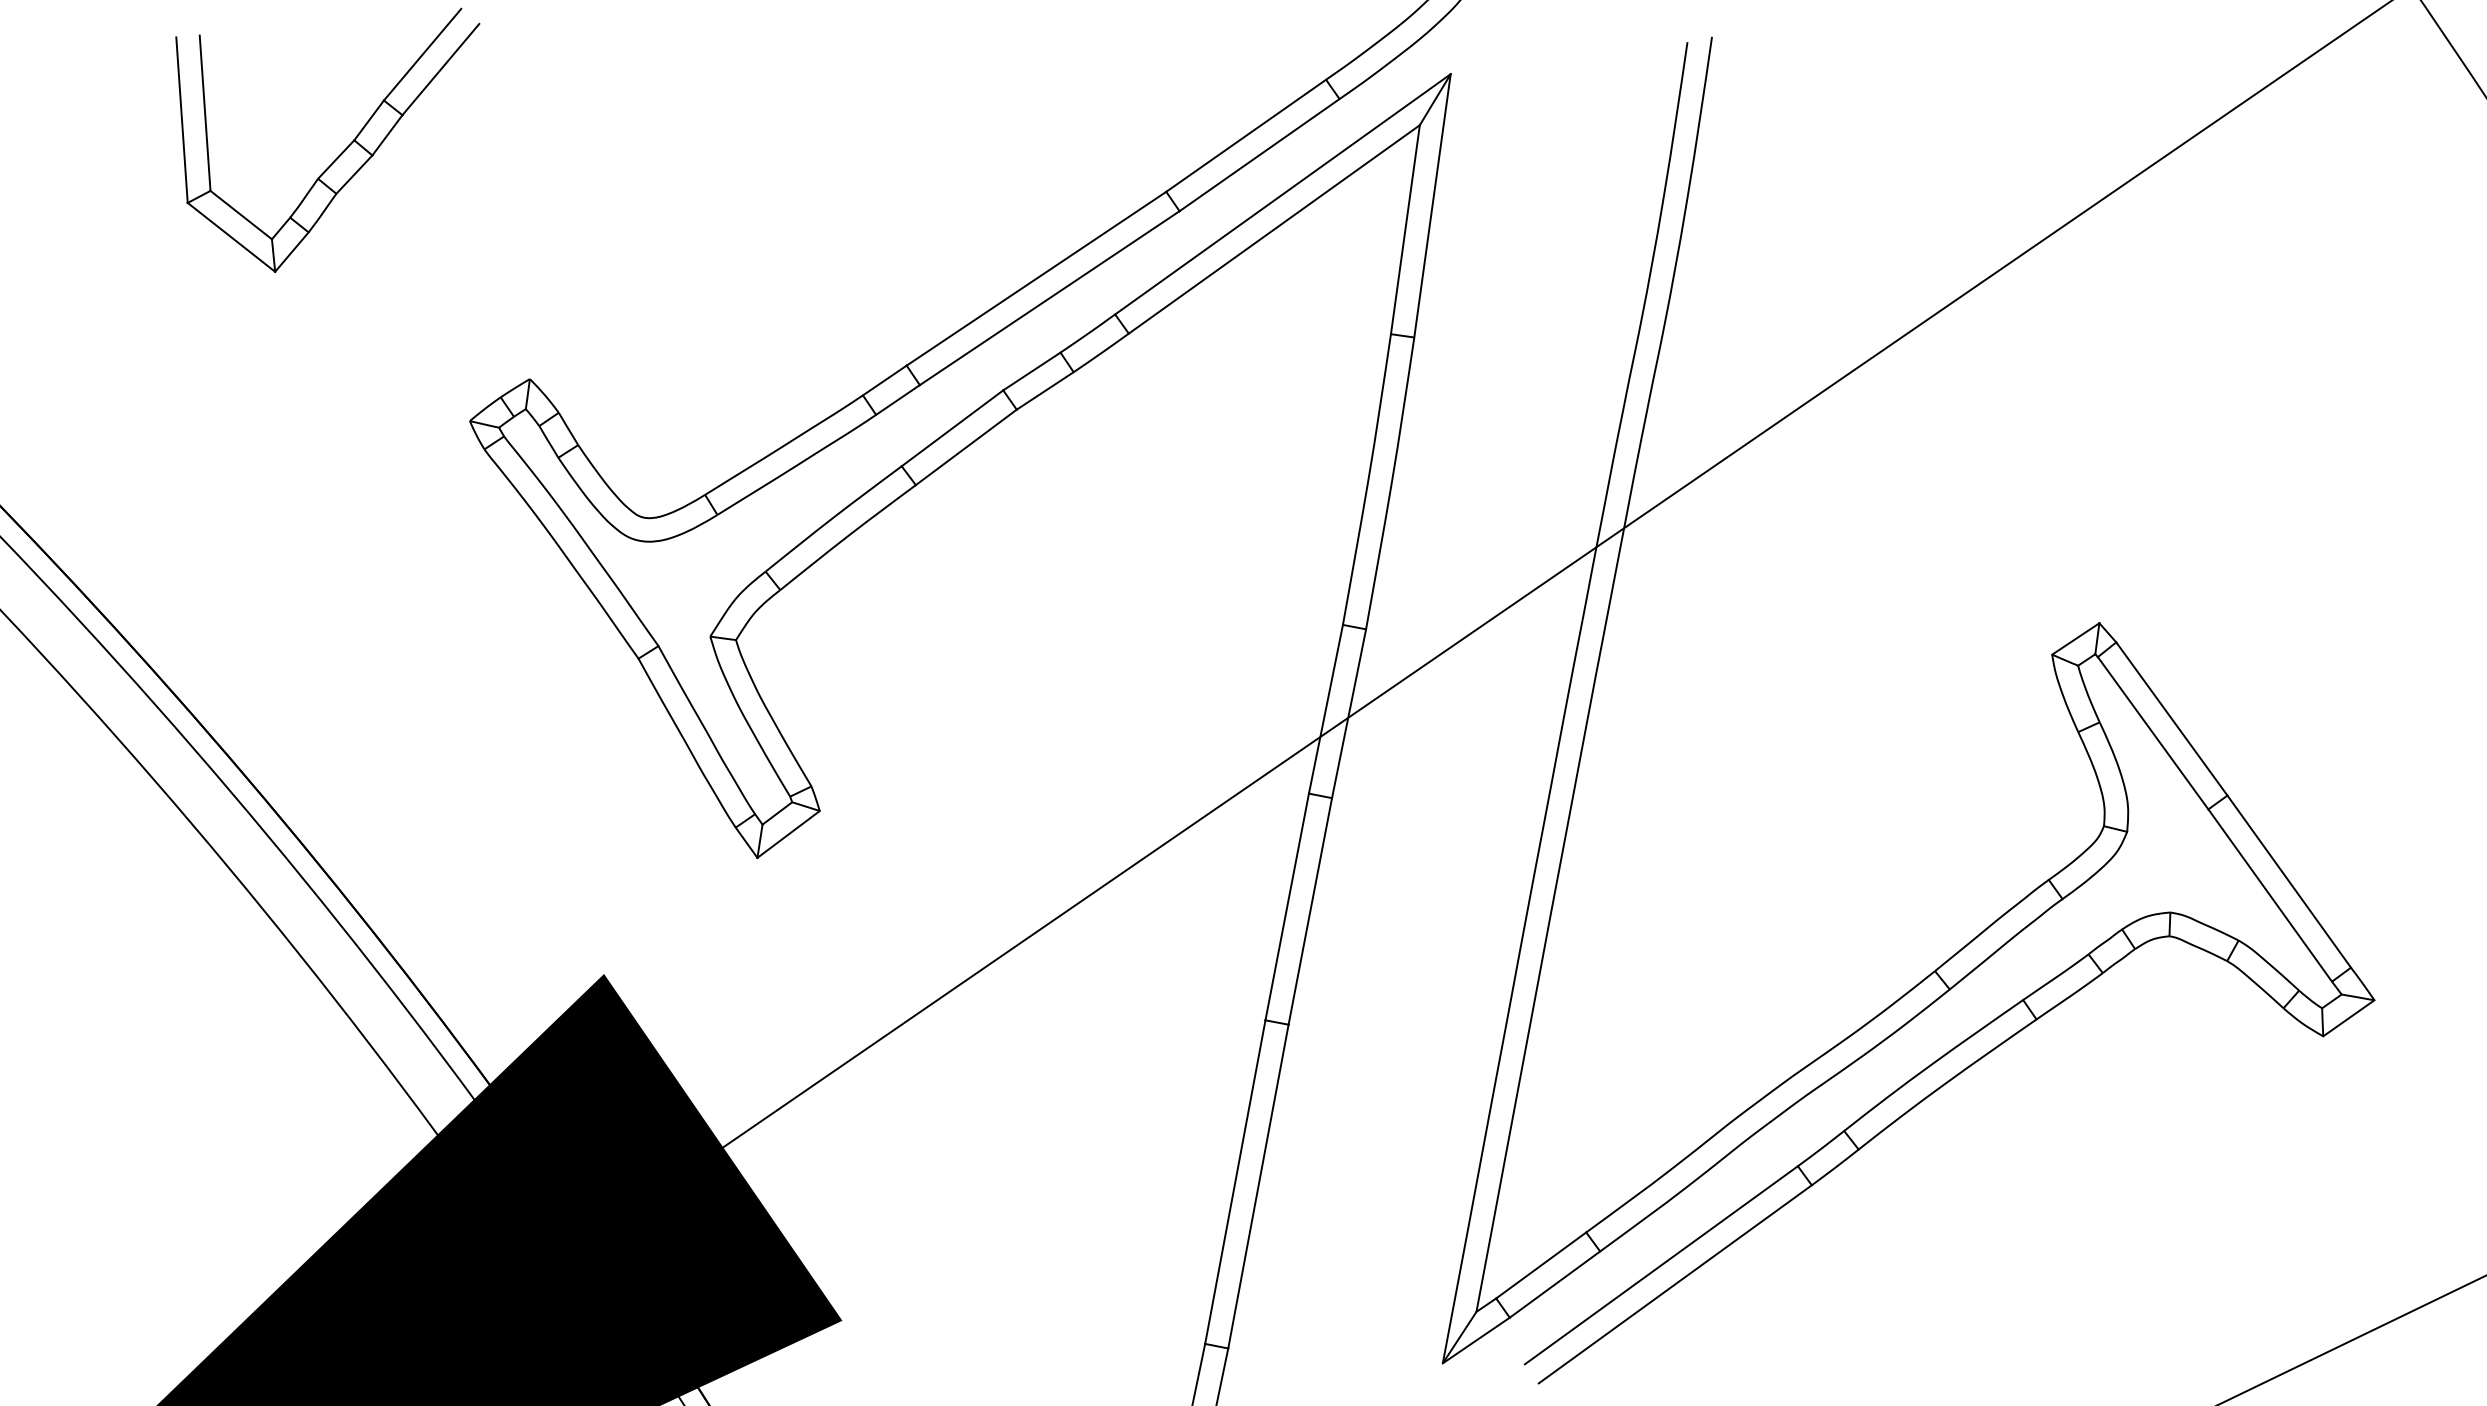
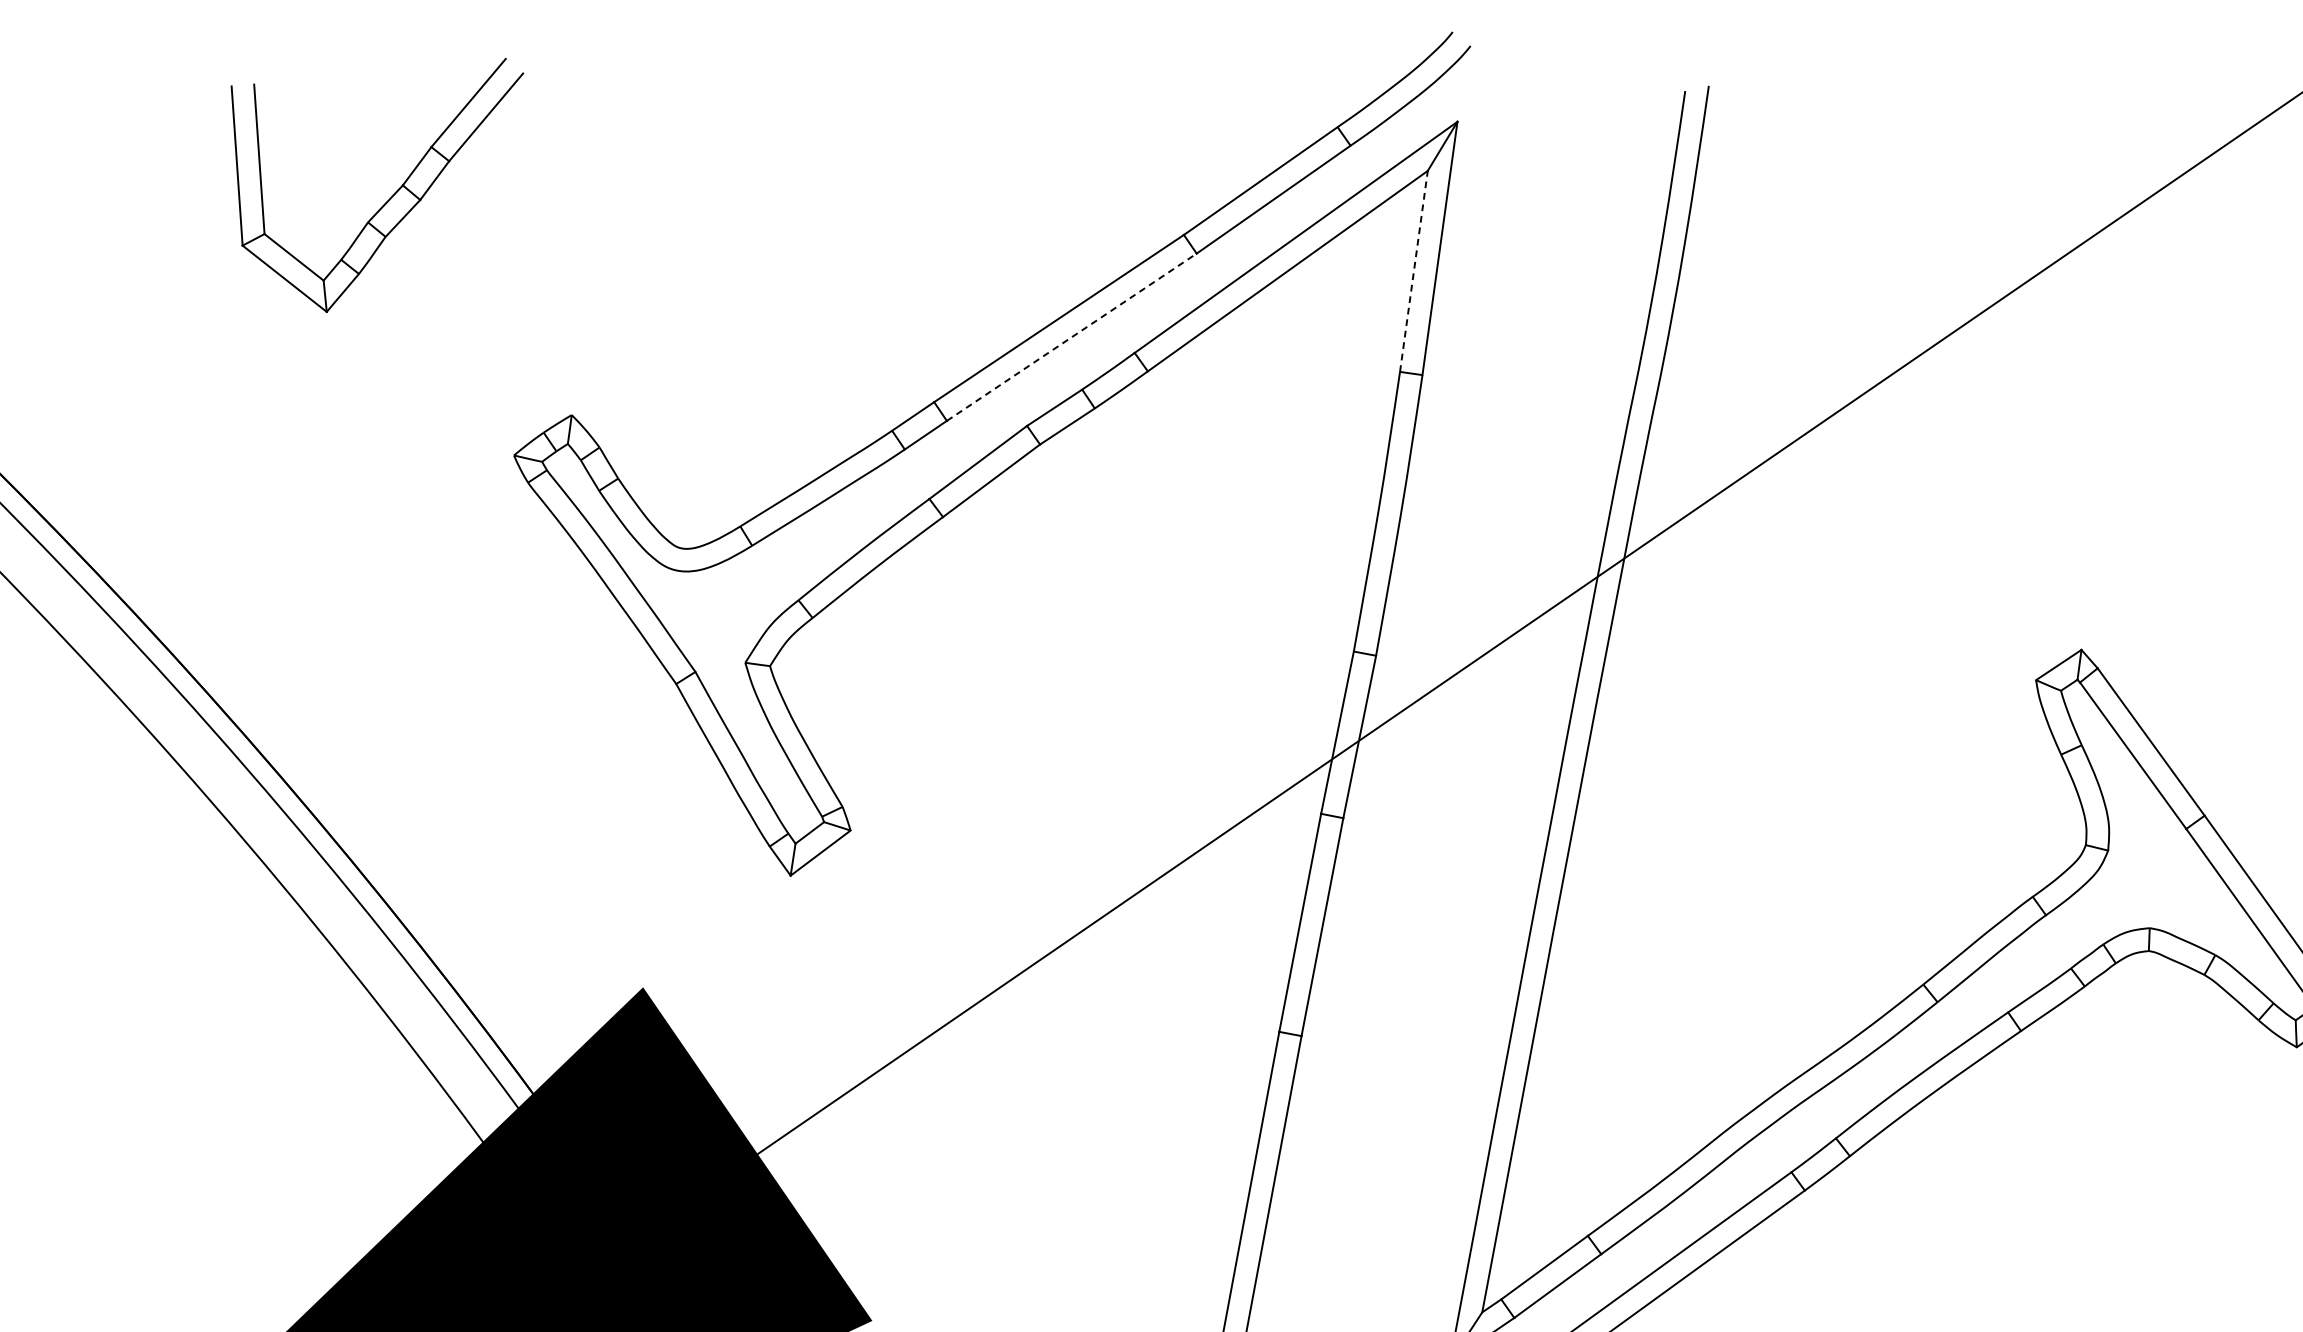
line: (1405, 229) -> (1414, 271), solid -> dashed
line: (1050, 297) -> (1072, 336), solid -> dashed

